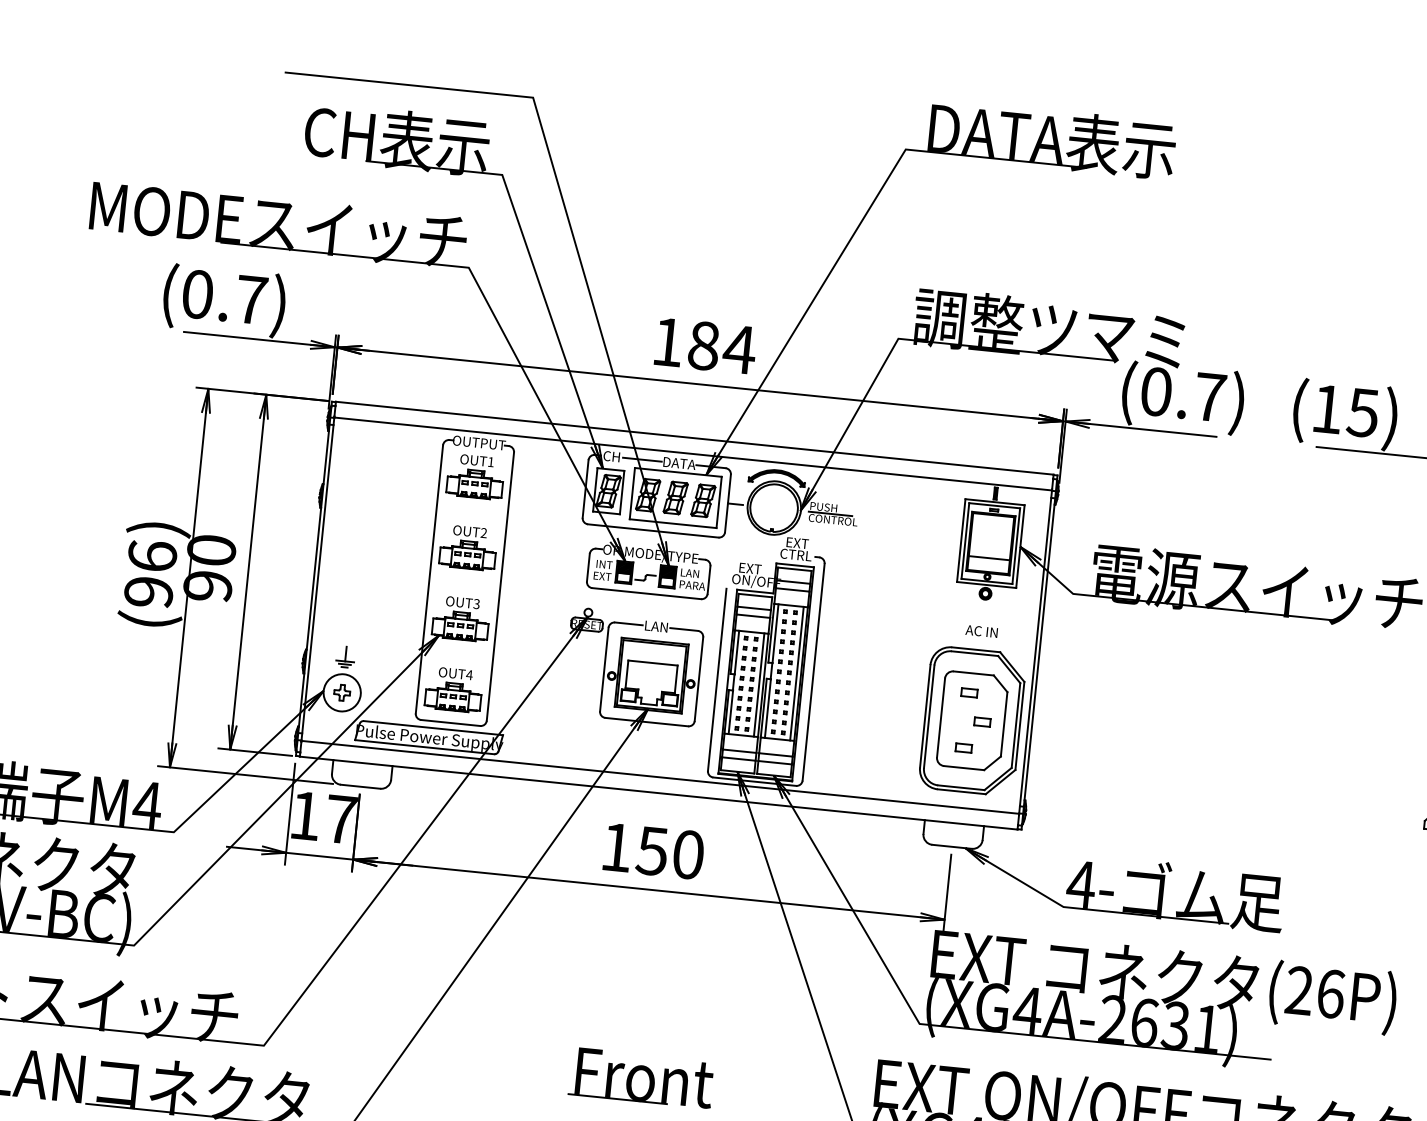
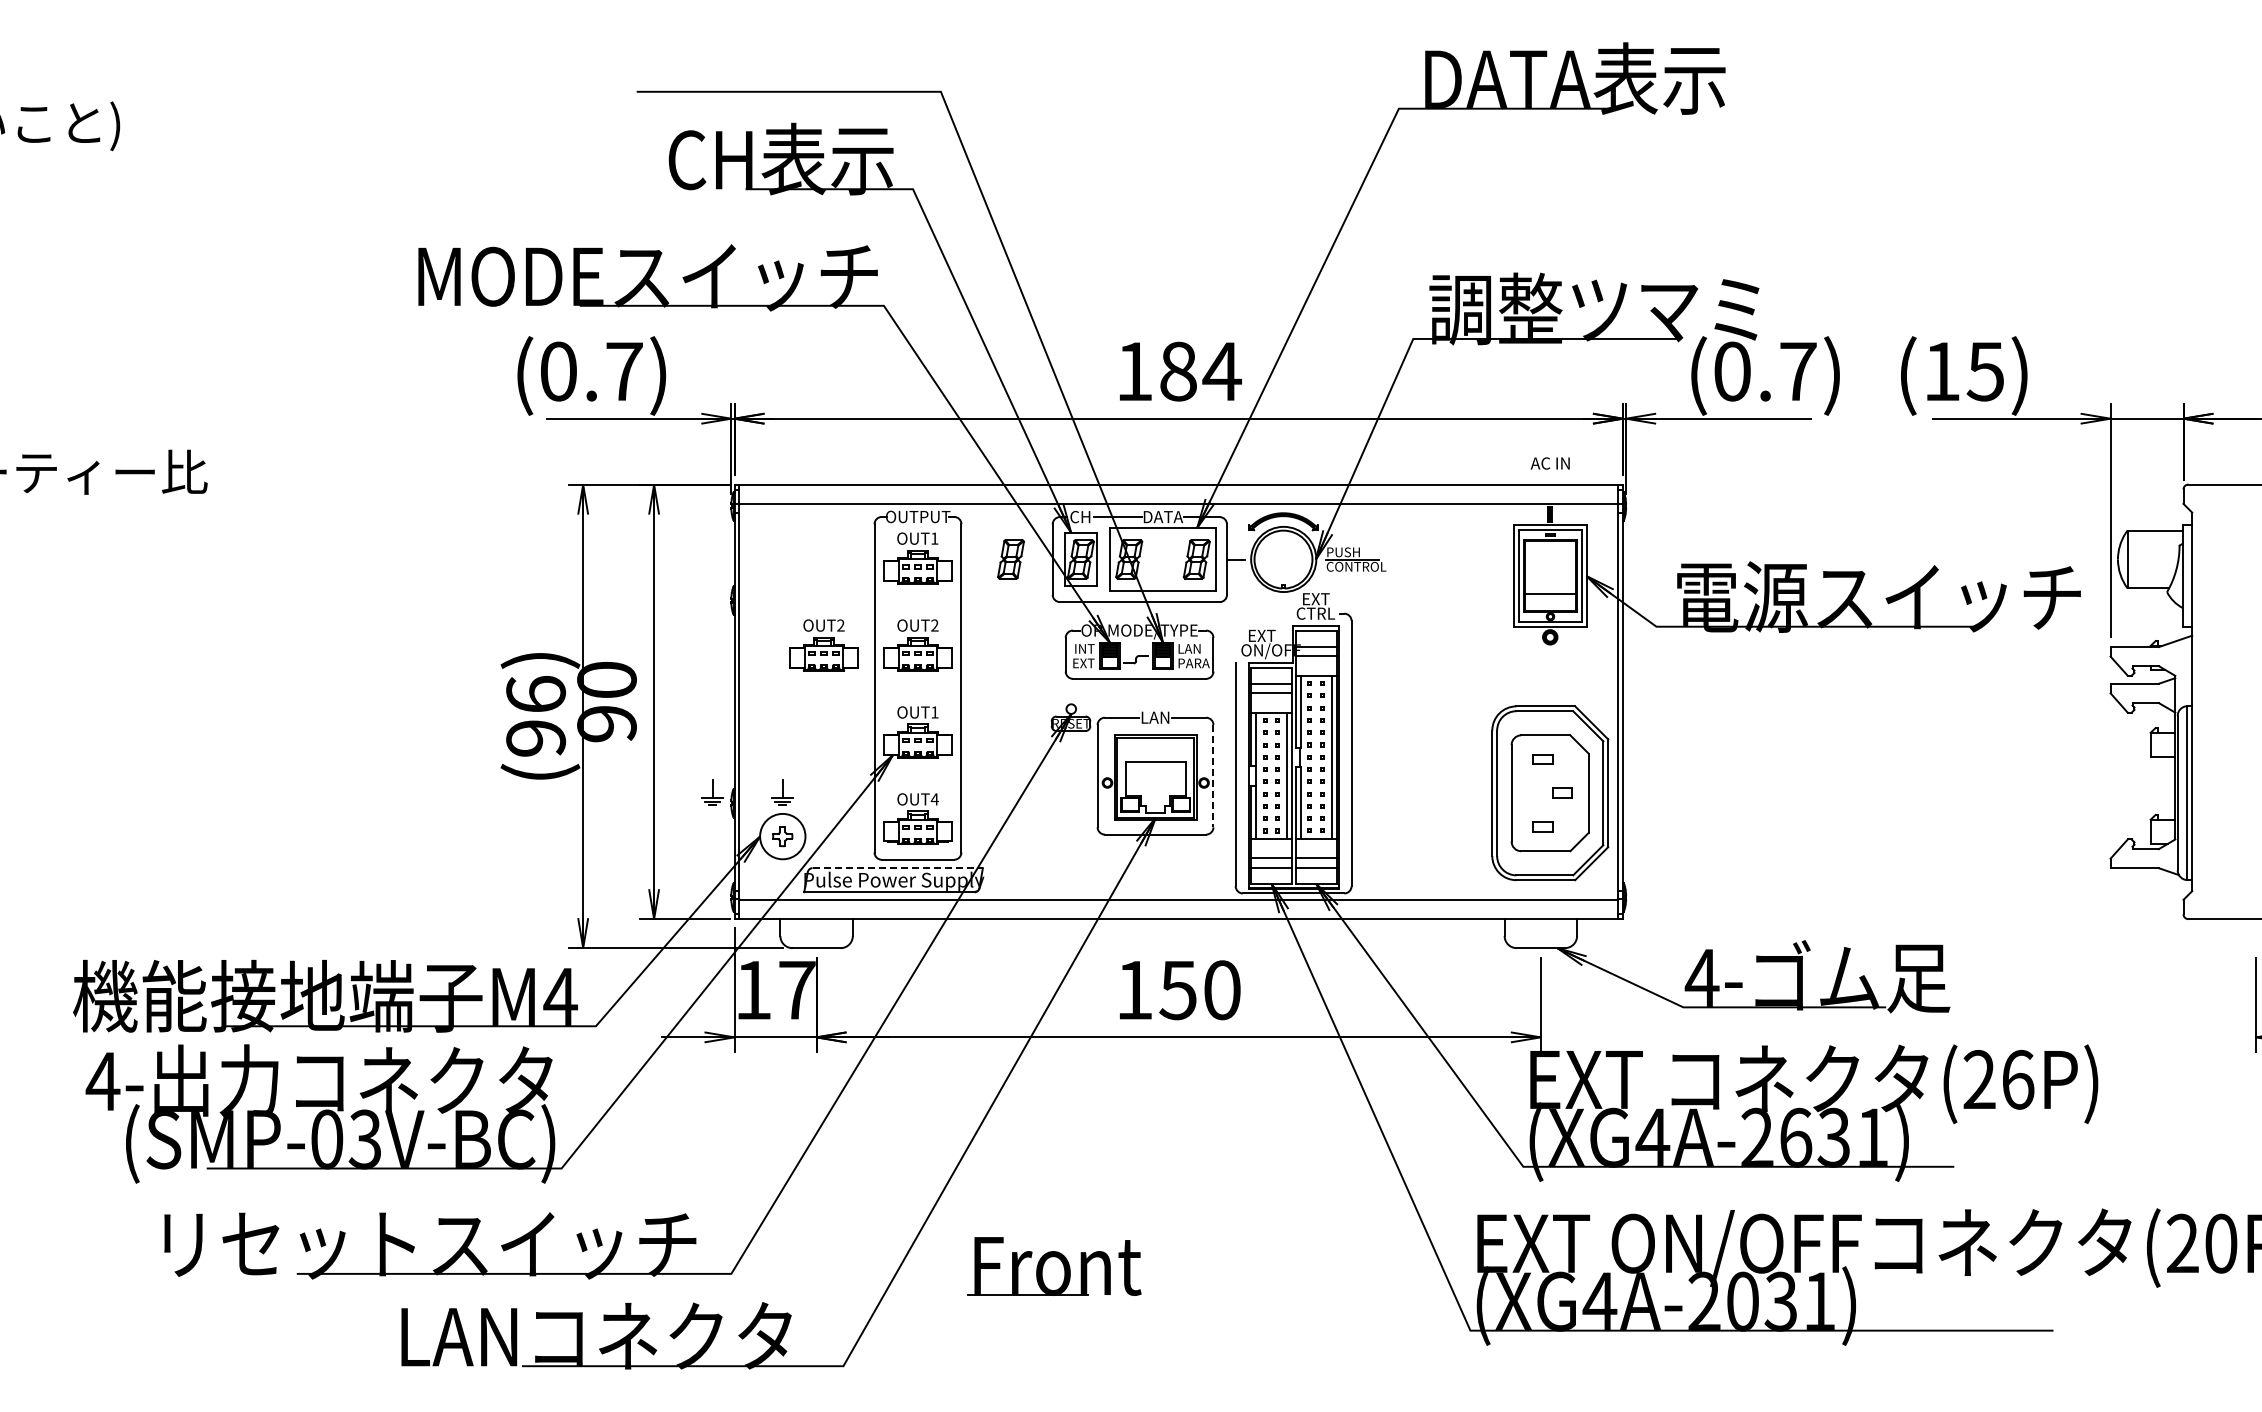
part: (675, 498) -> (1010, 559), moved
part: (391, 540) -> (823, 645), added
text: (476, 604) -> (934, 712), OUT3 -> OUT1
text: (981, 631) -> (1549, 463), moved
part: (288, 651) -> (712, 792), added
line: (698, 679) -> (1213, 776), solid -> dashed
line: (434, 728) -> (898, 868), solid -> dashed
part: (641, 1078) -> (1054, 1266), moved

